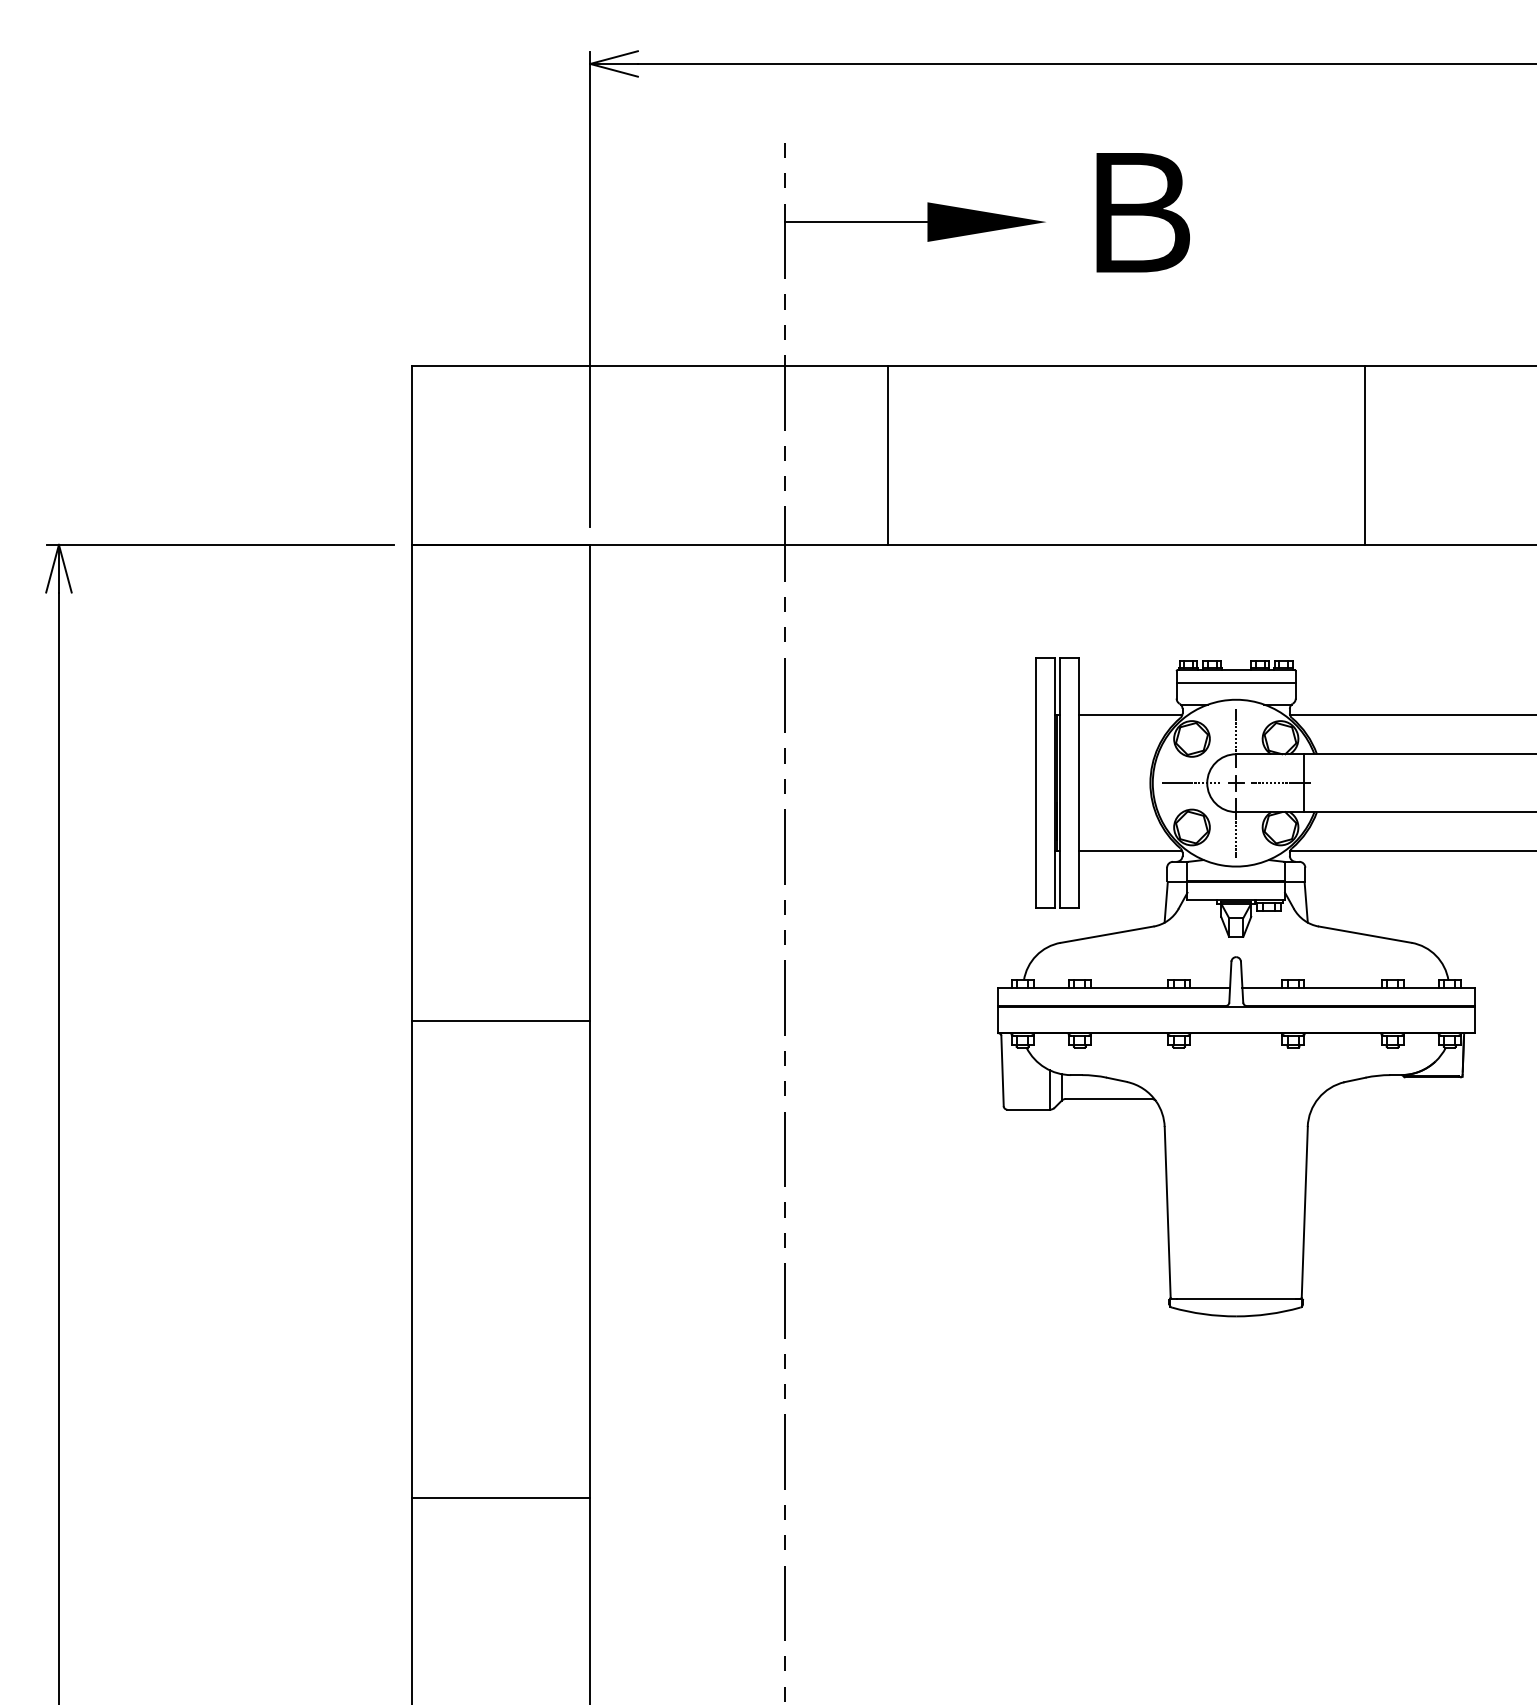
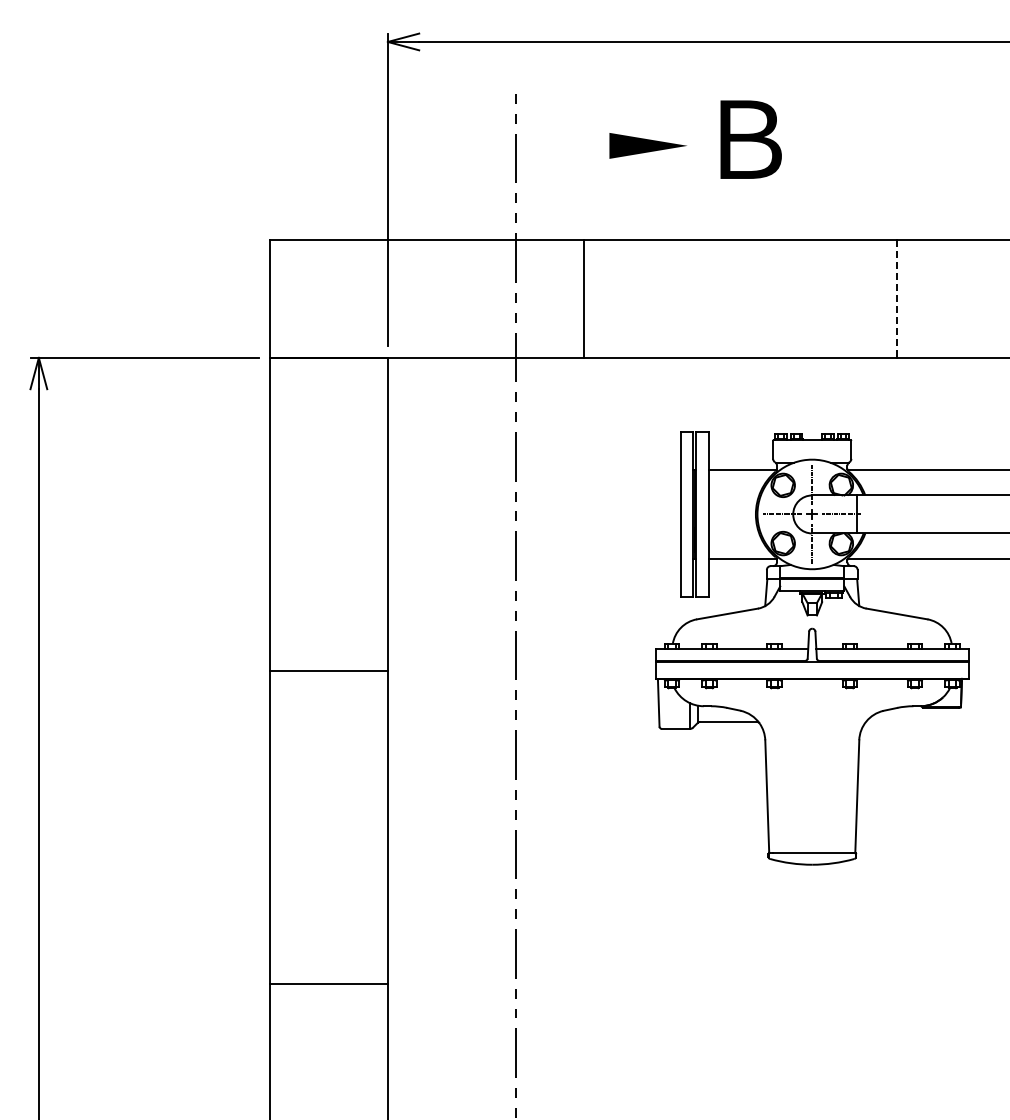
line: (856, 221) -> (562, 145), removed
line: (1364, 455) -> (896, 299), solid -> dashed
line: (1236, 682) -> (812, 448), removed

